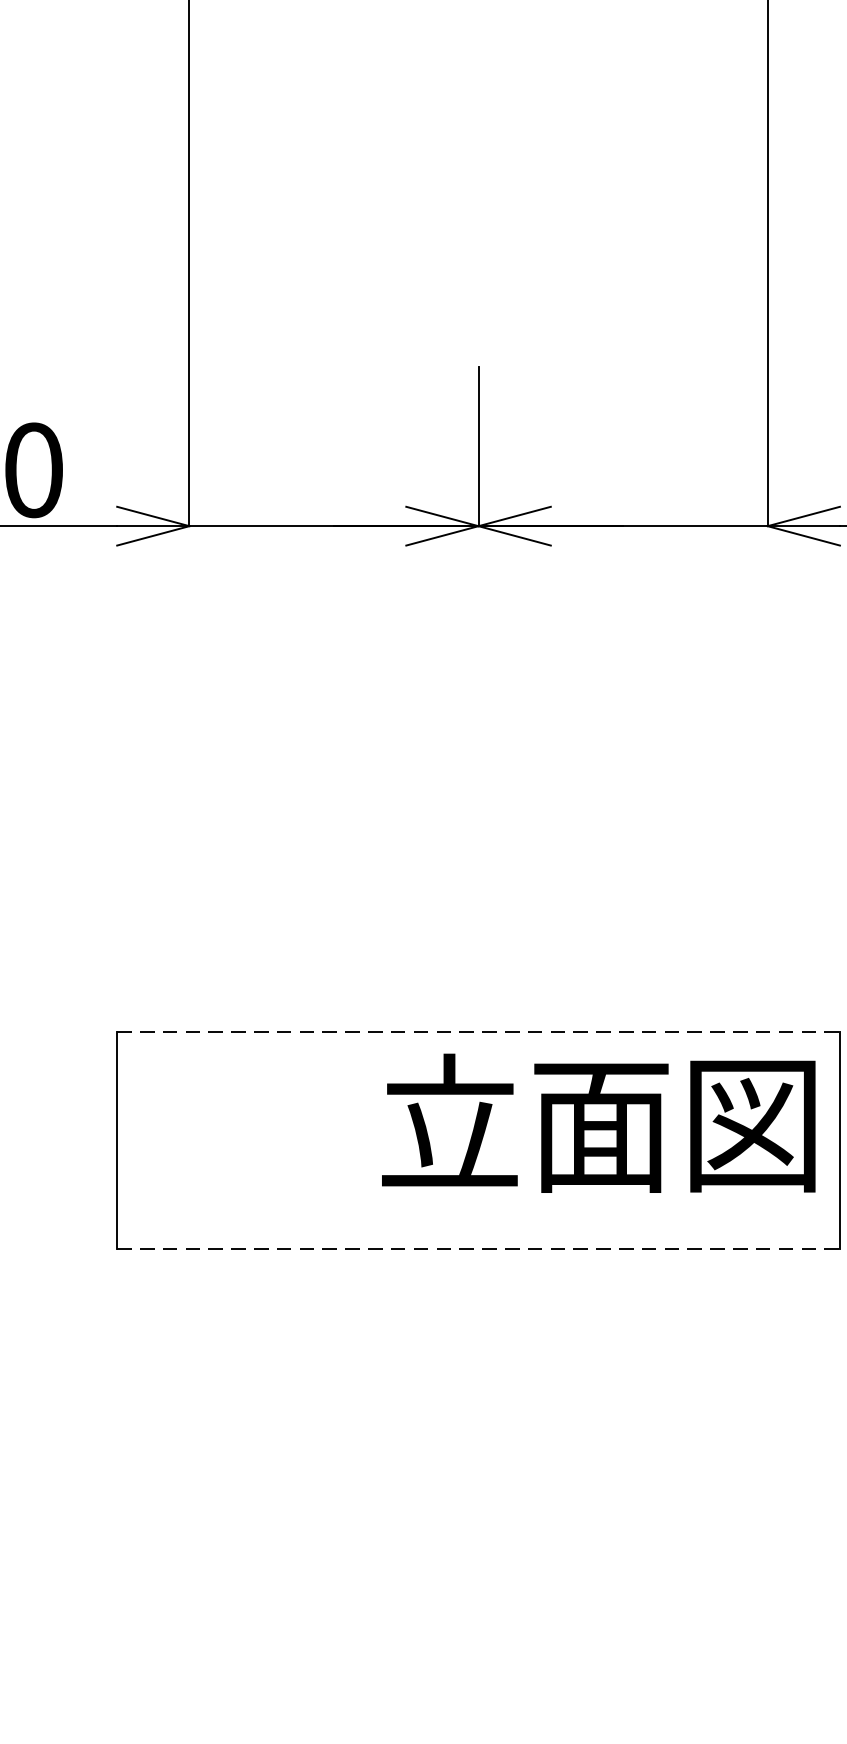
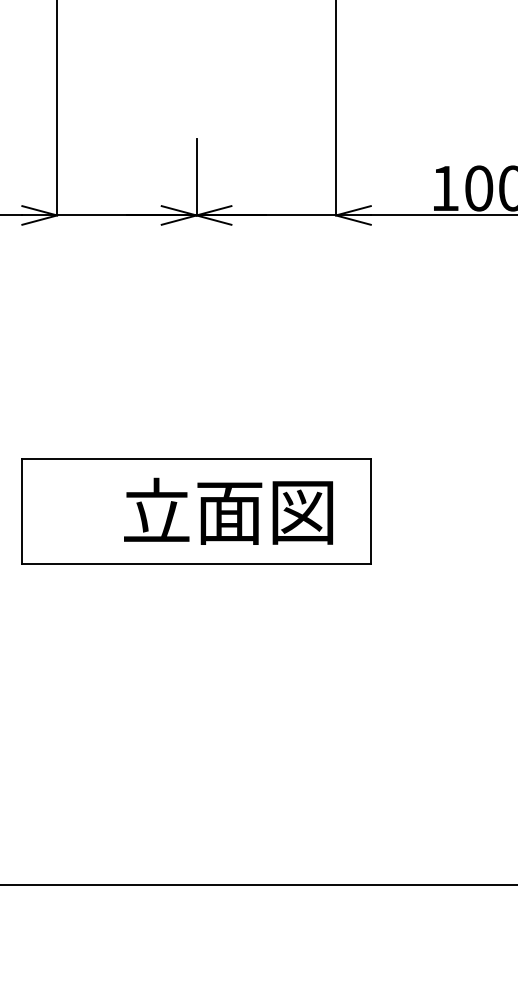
line: (480, 1032) -> (197, 459), dashed -> solid
text: (598, 1121) -> (228, 510), moved
line: (480, 1249) -> (197, 564), dashed -> solid

